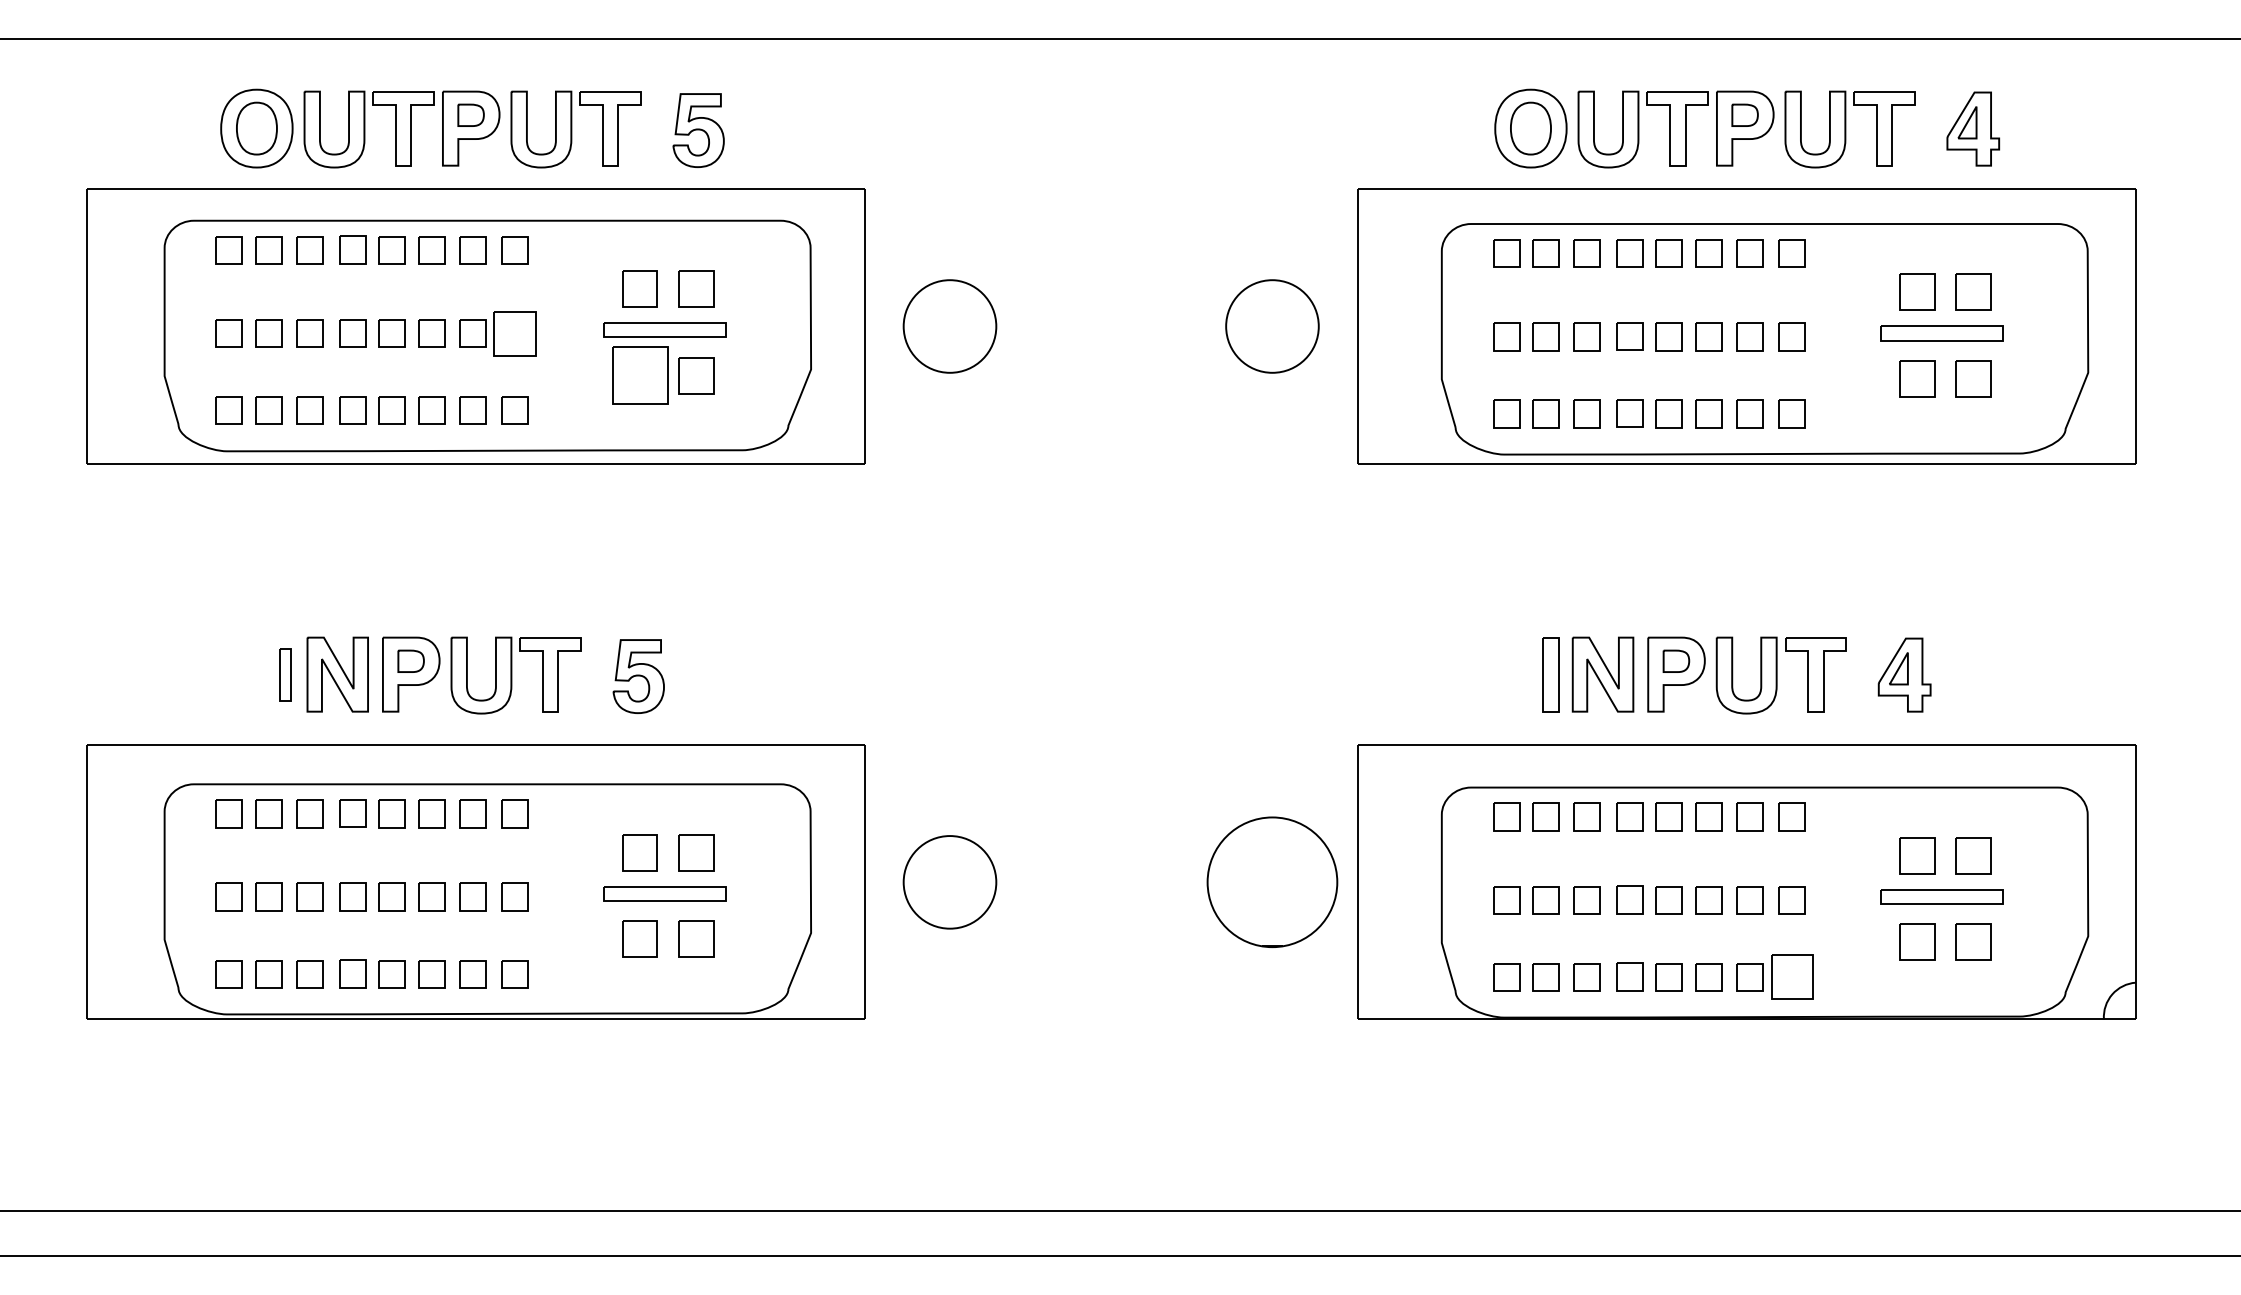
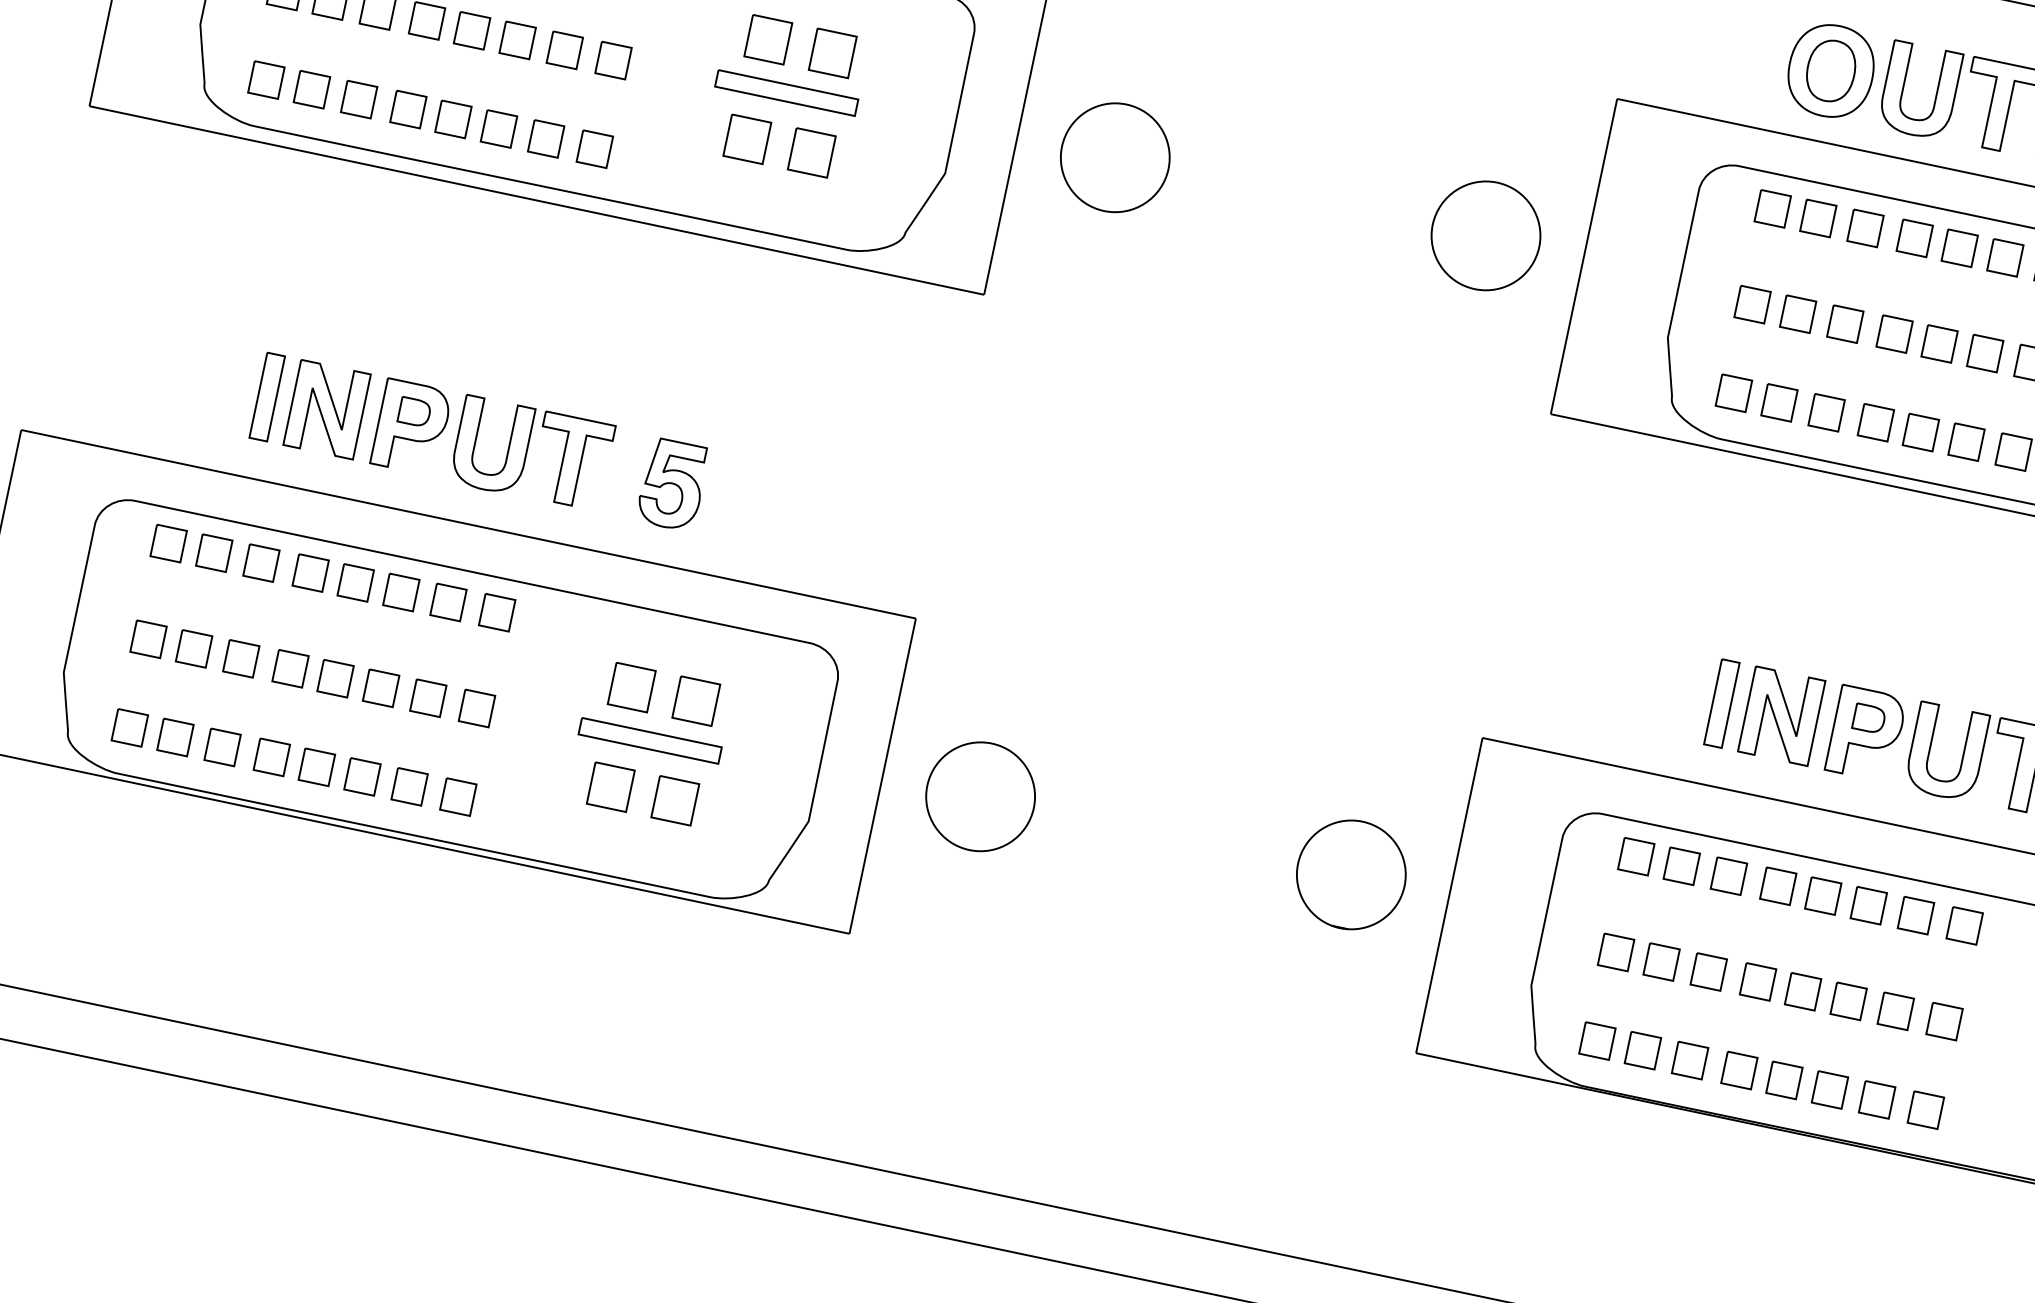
part: (514, 333) -> (612, 60), size x0.62
part: (639, 375) -> (746, 138), size x0.62
part: (285, 674) -> (267, 396), size x1.43
part: (1272, 882) -> (1351, 875), size x0.71
part: (1791, 977) -> (1924, 1110), size x0.62

